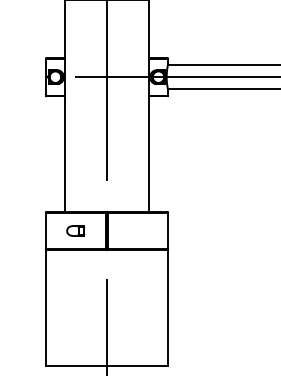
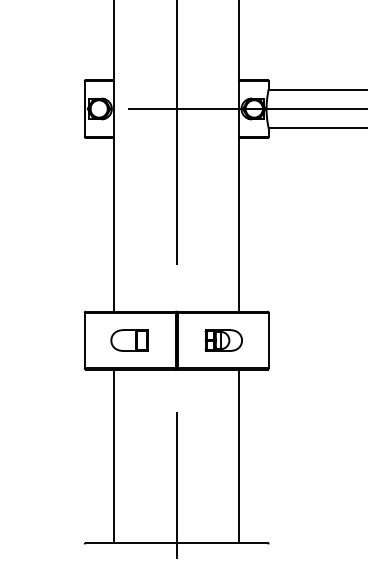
part: (75, 230) -> (129, 339), size x1.43
part: (138, 230) -> (224, 339), added
line: (46, 307) -> (114, 455), moved
line: (167, 307) -> (239, 455), moved

